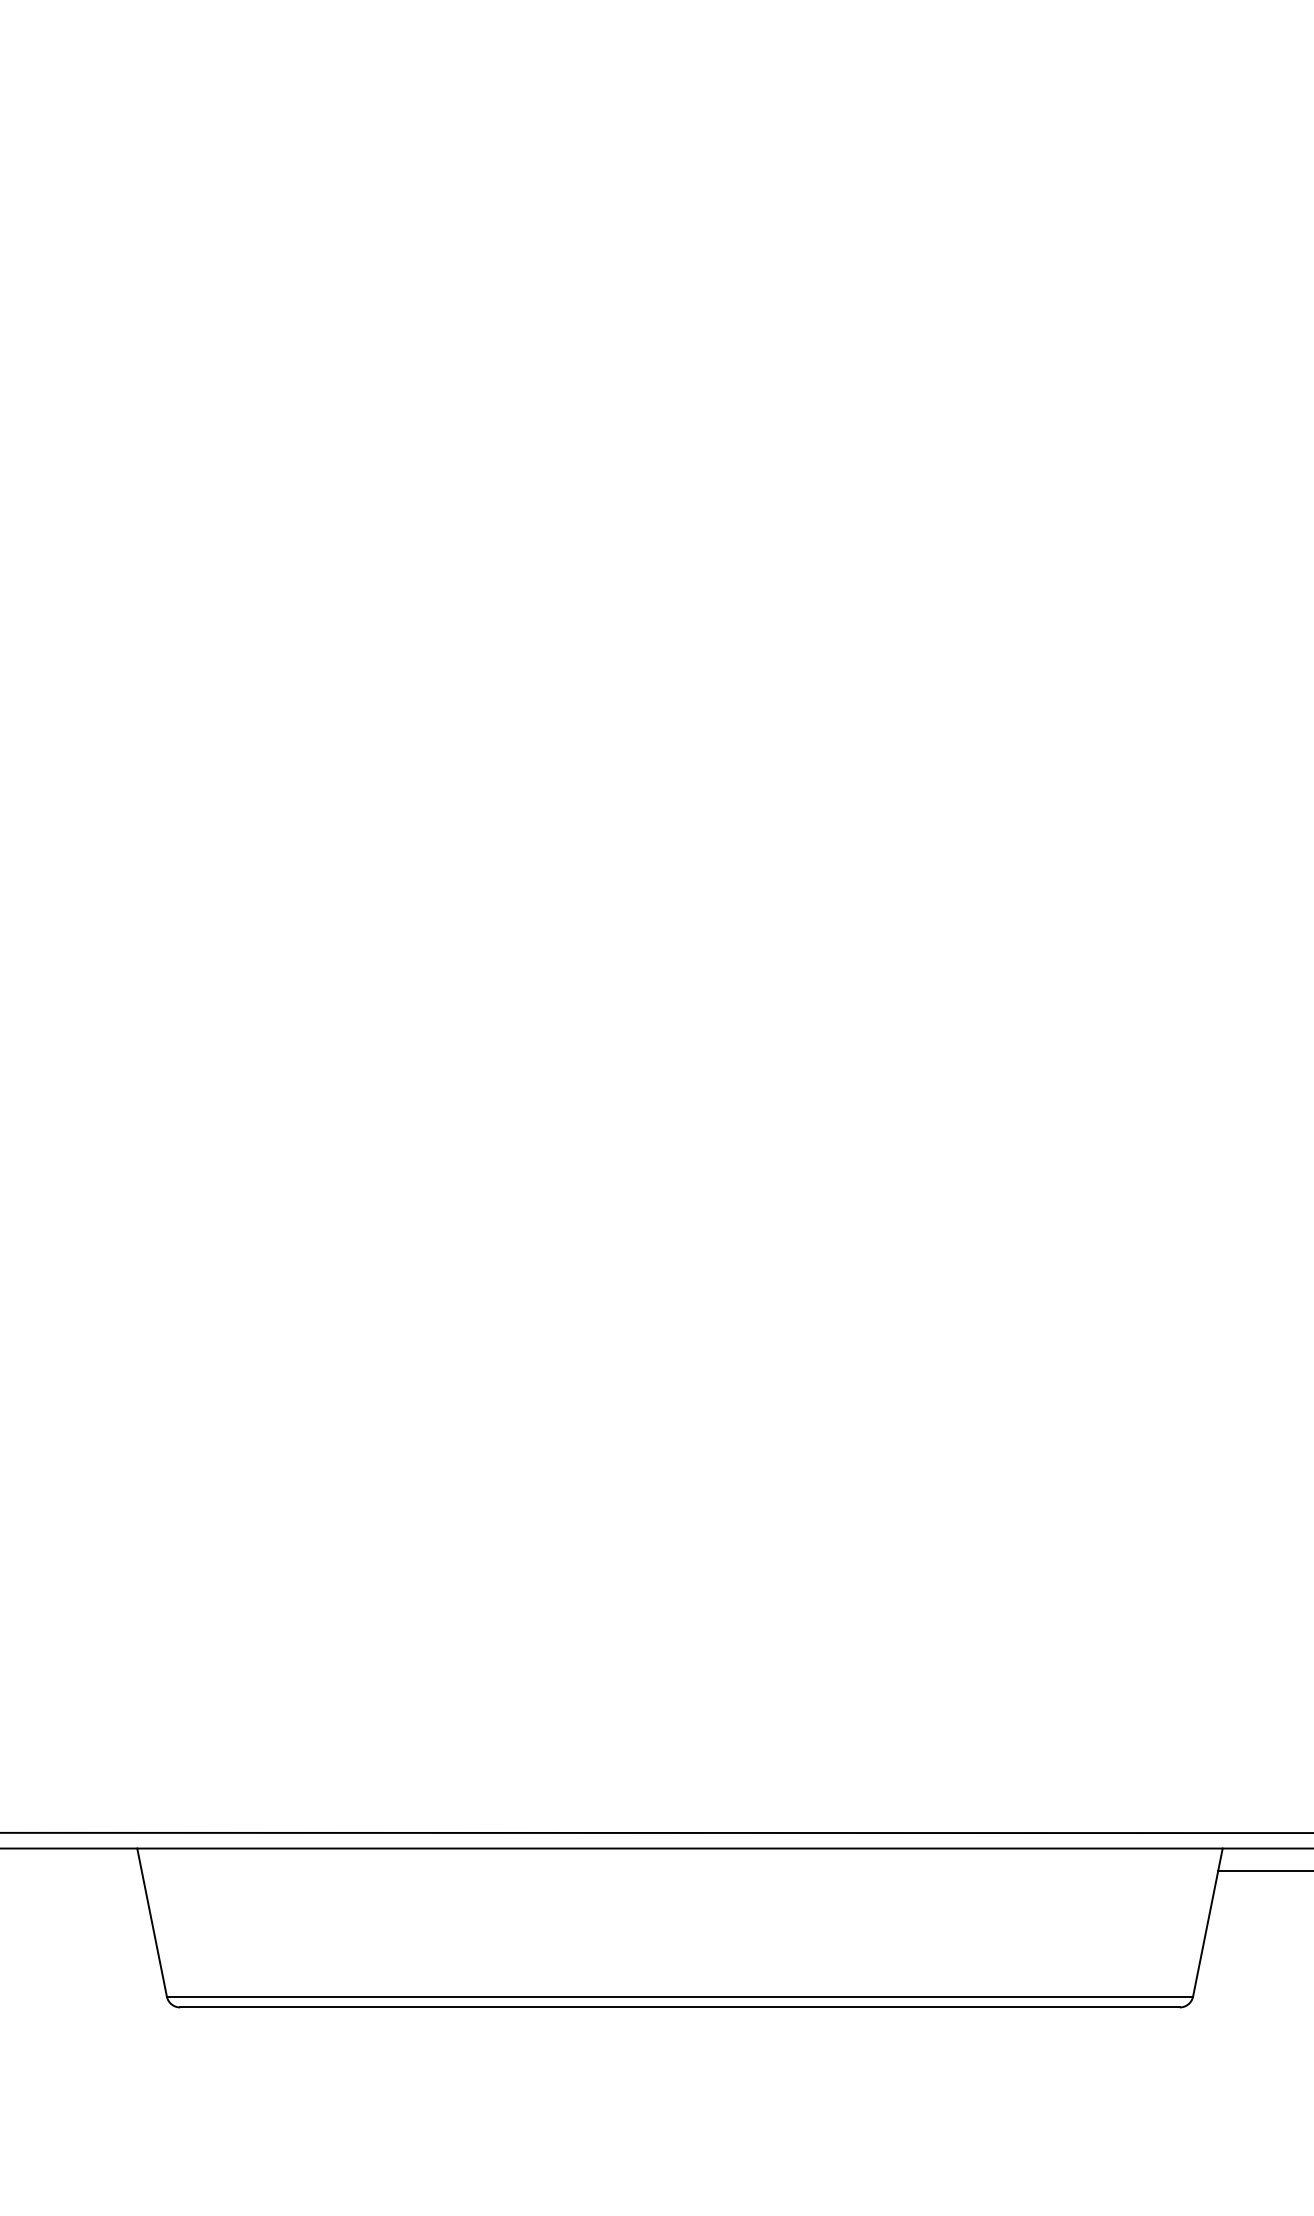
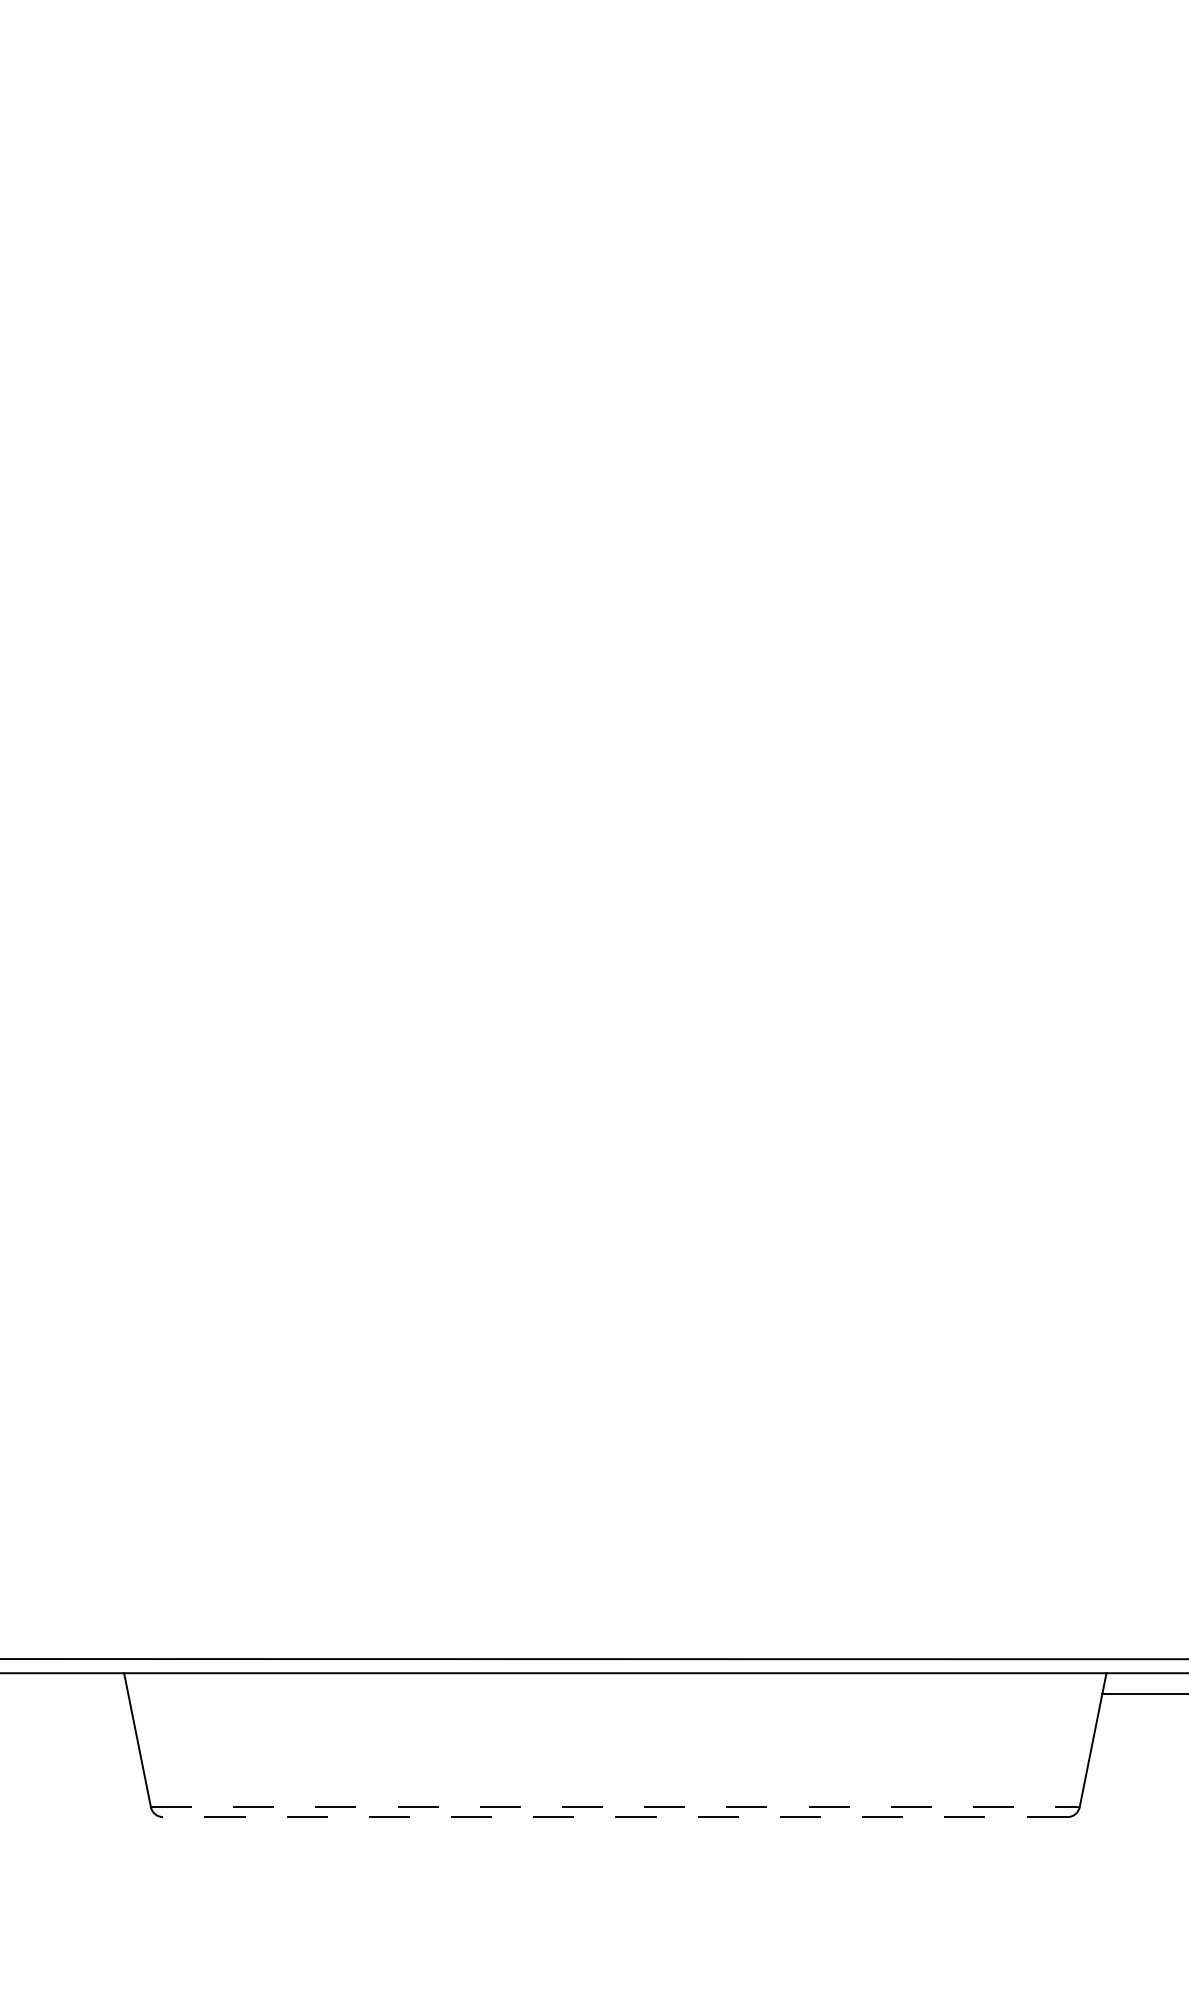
line: (680, 1996) -> (615, 1807), solid -> dashed
line: (679, 2007) -> (614, 1817), solid -> dashed

